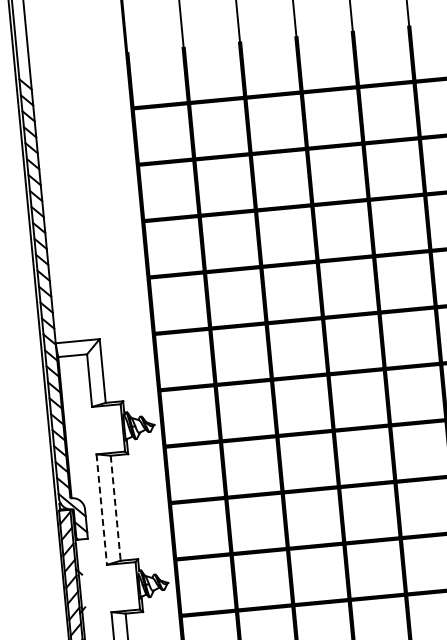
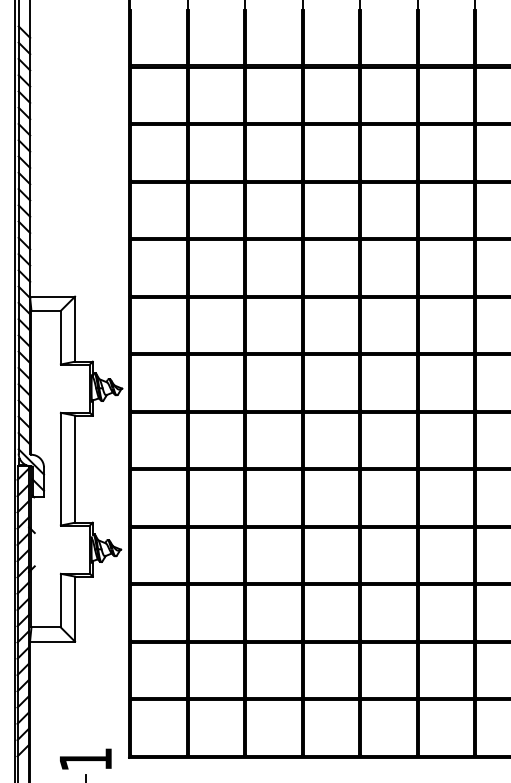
line: (116, 508) -> (75, 469), dashed -> solid
line: (101, 509) -> (60, 469), dashed -> solid

